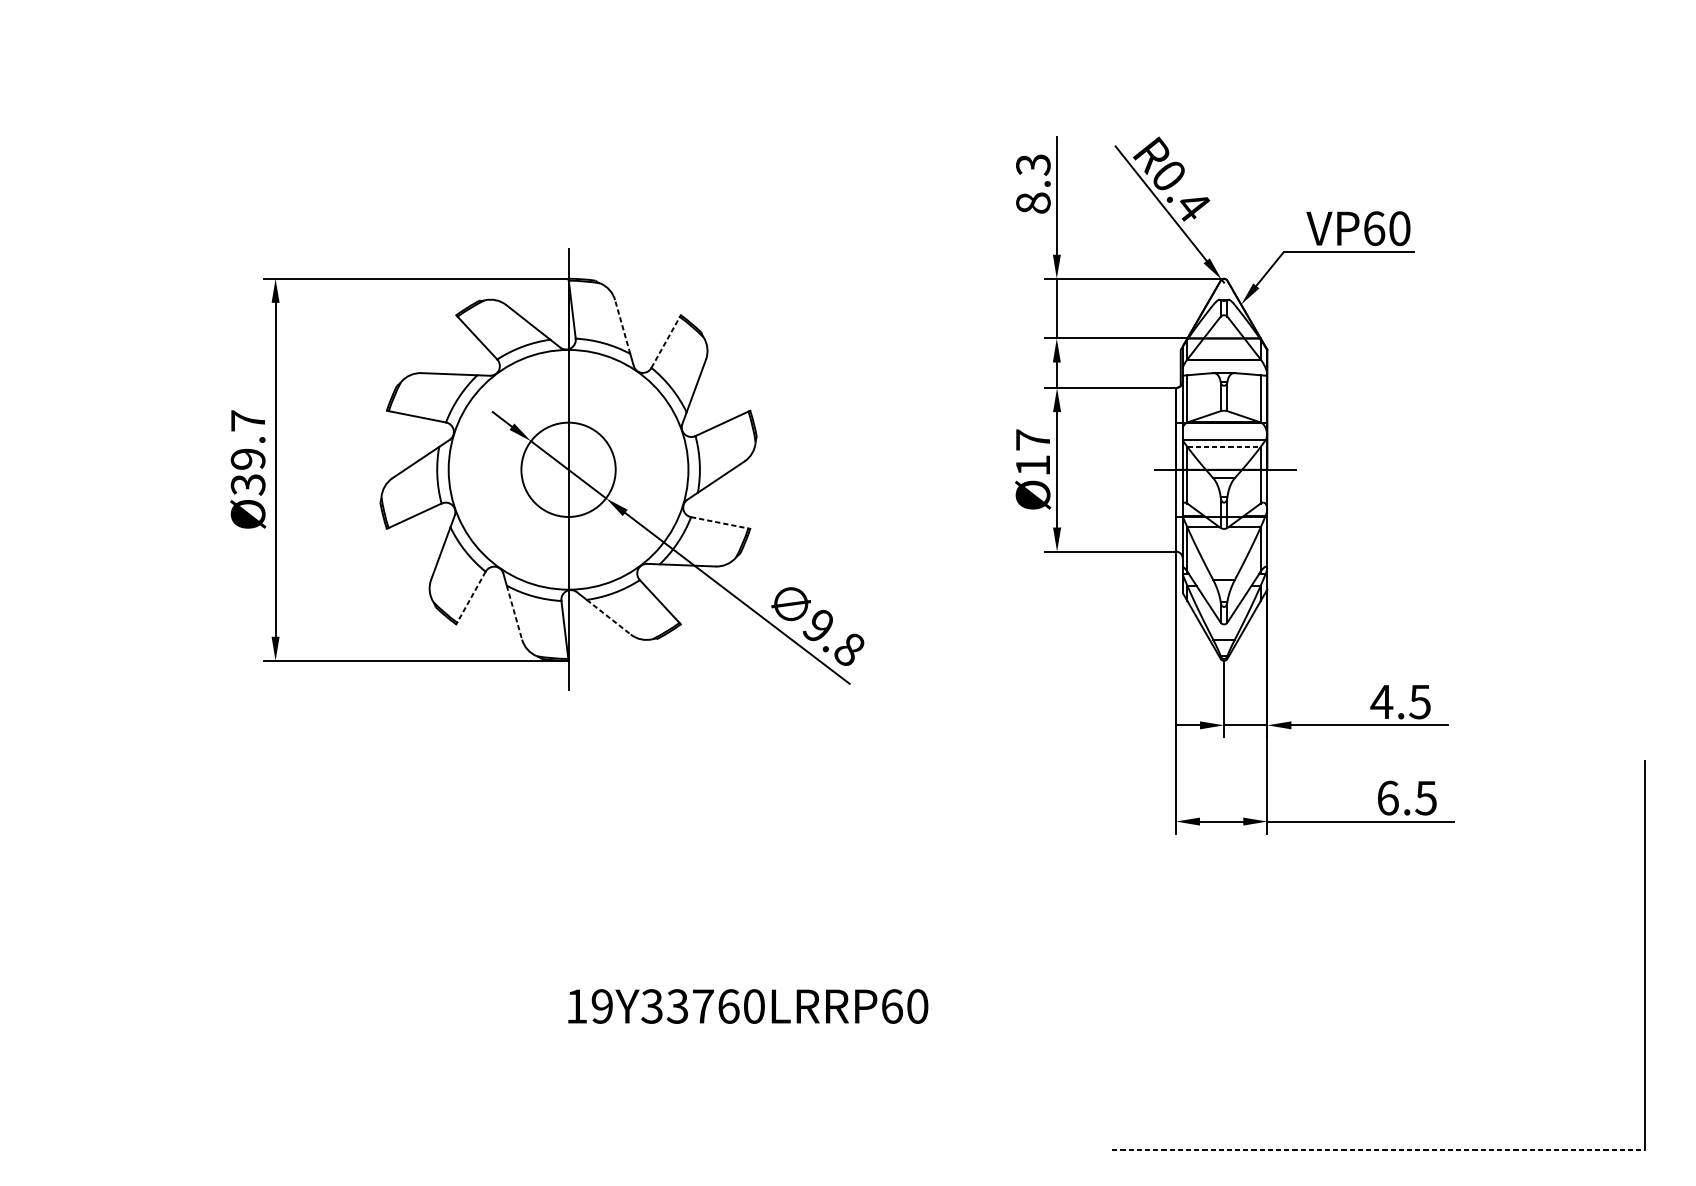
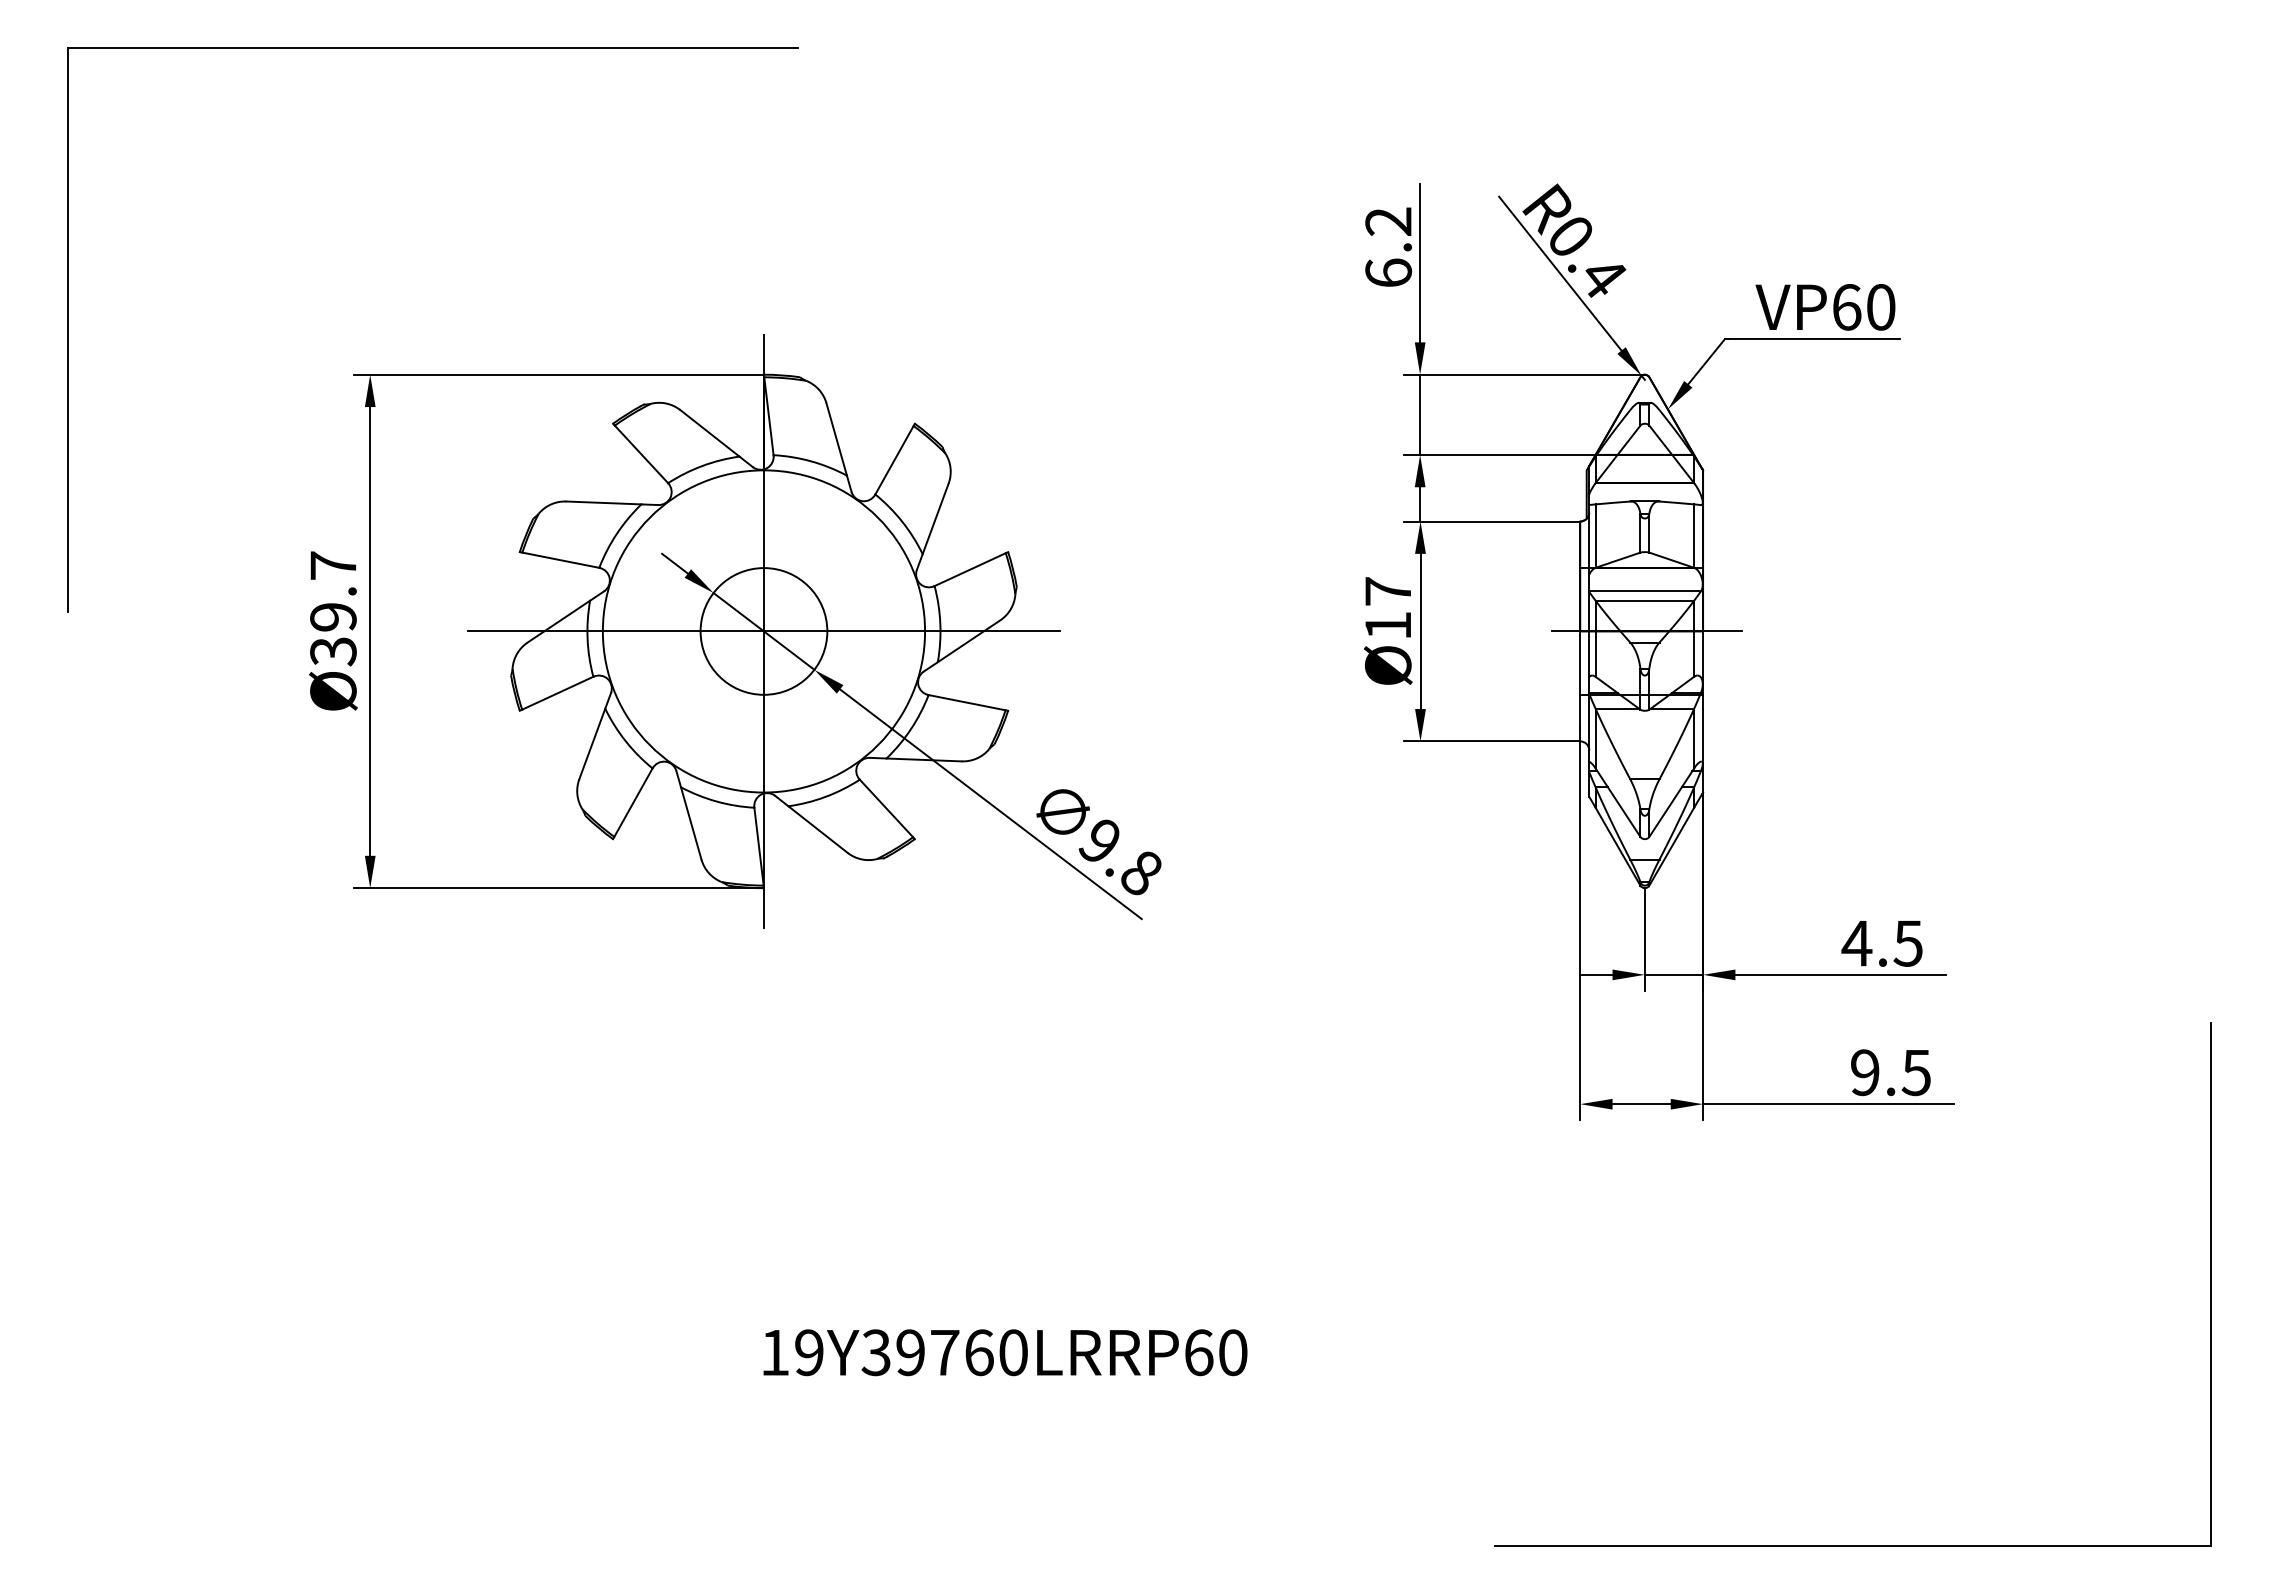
part: (321, 36) -> (432, 48), added
text: (1033, 184) -> (1388, 247), 8.3 -> 6.2
line: (622, 326) -> (836, 439), dashed -> solid
line: (665, 341) -> (894, 459), dashed -> solid
line: (1224, 446) -> (1645, 600), dashed -> solid
line: (568, 469) -> (763, 631), added
line: (720, 522) -> (967, 702), dashed -> solid
line: (471, 597) -> (633, 803), dashed -> solid
line: (514, 612) -> (691, 823), dashed -> solid
line: (609, 617) -> (818, 829), dashed -> solid
text: (1388, 797) -> (1865, 1072), 6.5 -> 9.5
text: (676, 1006) -> (909, 1352), 19Y33760LRRP60 -> 19Y39760LRRP60
line: (1378, 1150) -> (1852, 1546), dashed -> solid

